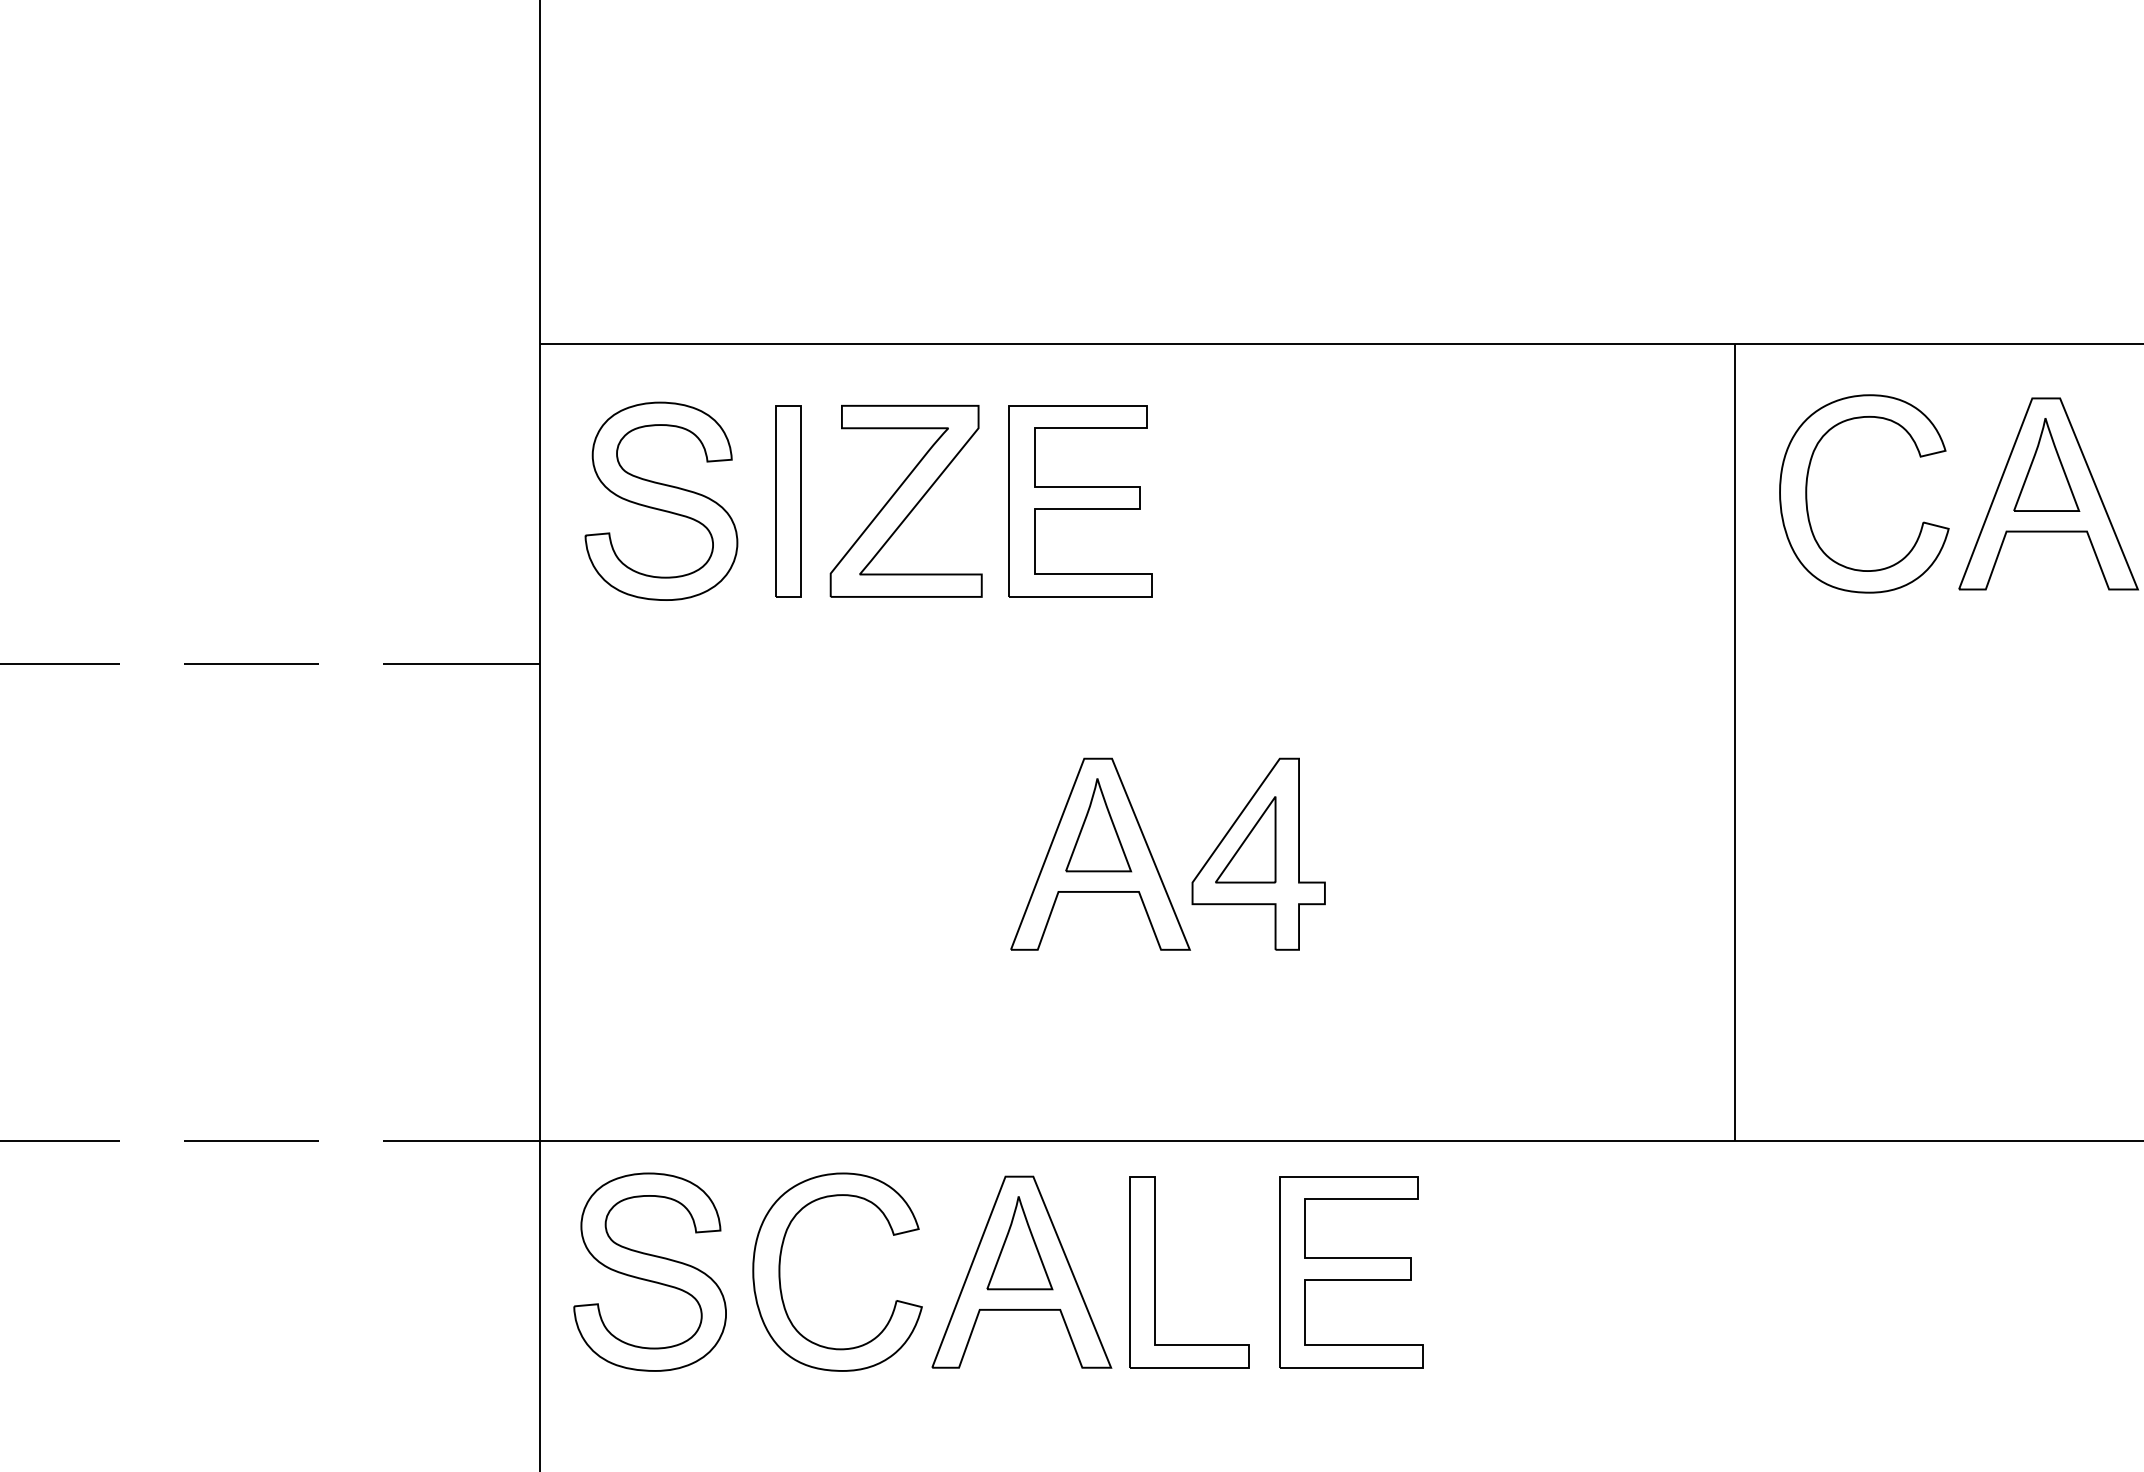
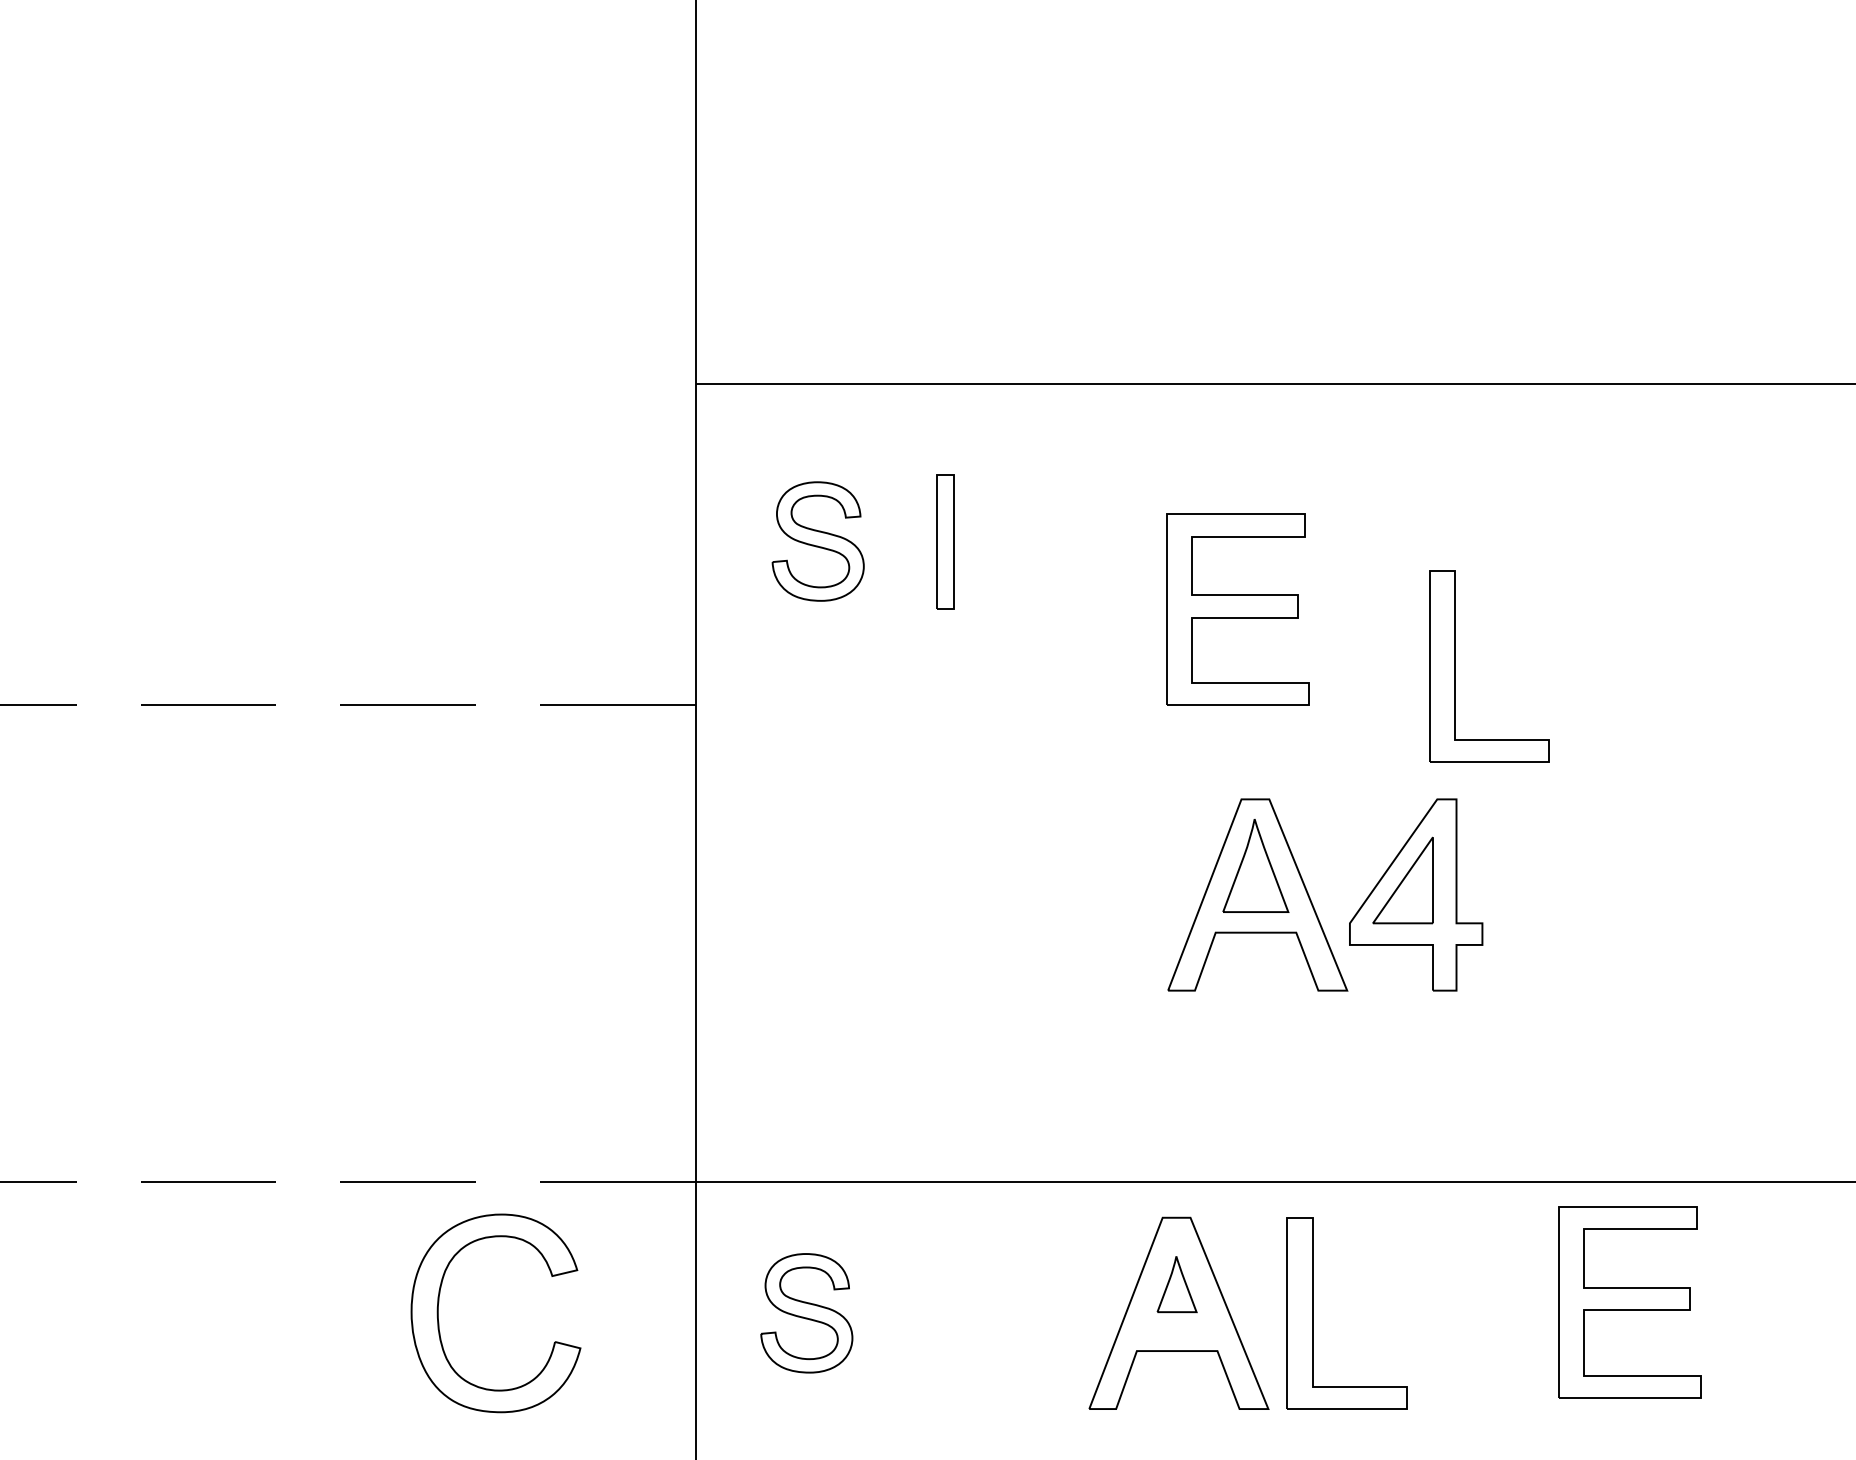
part: (661, 500) -> (818, 540), size x0.6
part: (905, 500) -> (1062, 540), removed
part: (788, 501) -> (945, 541), size x0.7
part: (1080, 501) -> (1237, 609), moved
part: (1297, 626) -> (1454, 666), added
part: (1019, 1243) -> (1176, 1284), size x0.6
part: (649, 1271) -> (806, 1312), size x0.6
part: (780, 1271) -> (438, 1312), moved
part: (1351, 1272) -> (1630, 1302), moved

